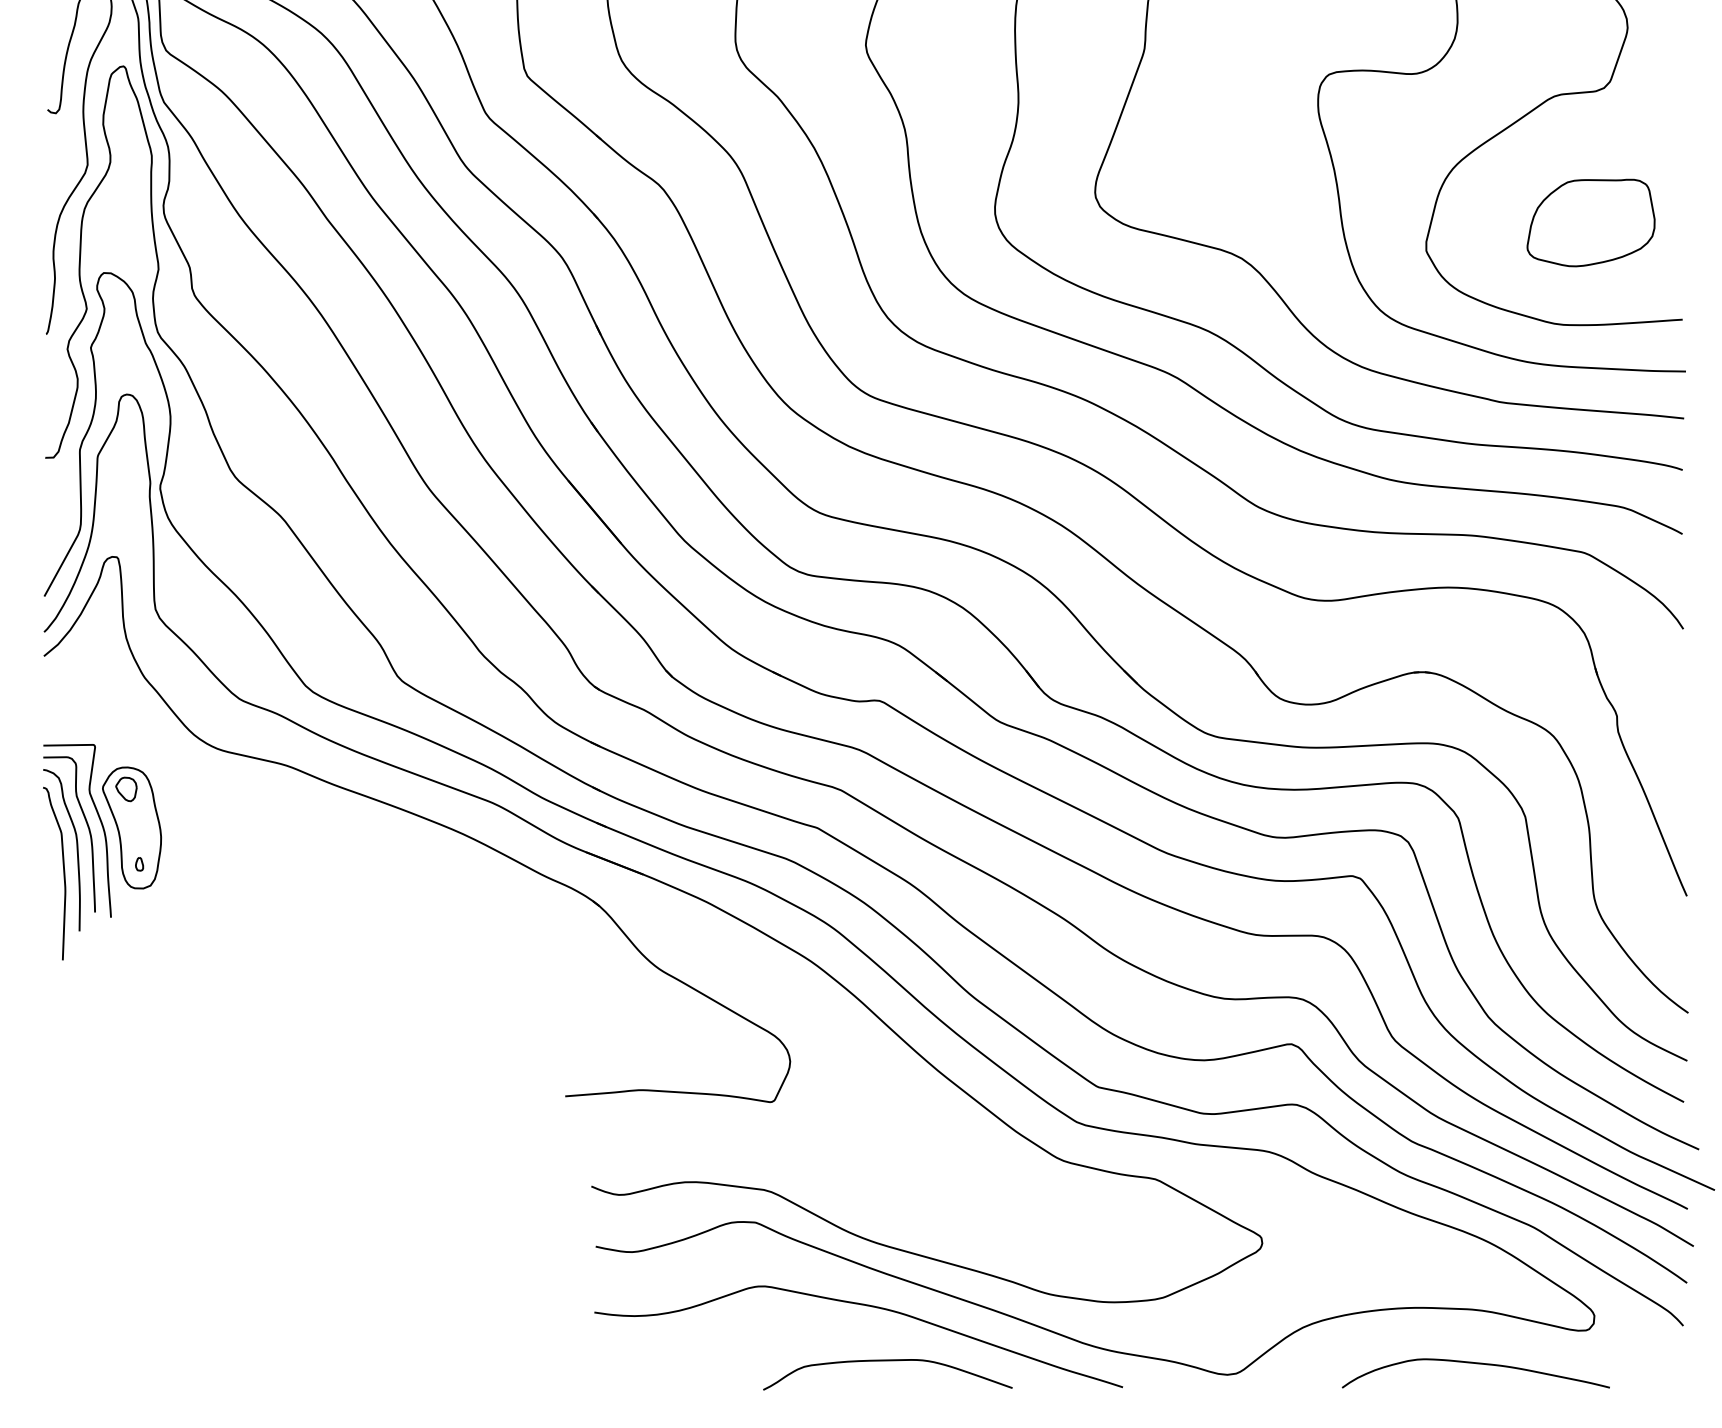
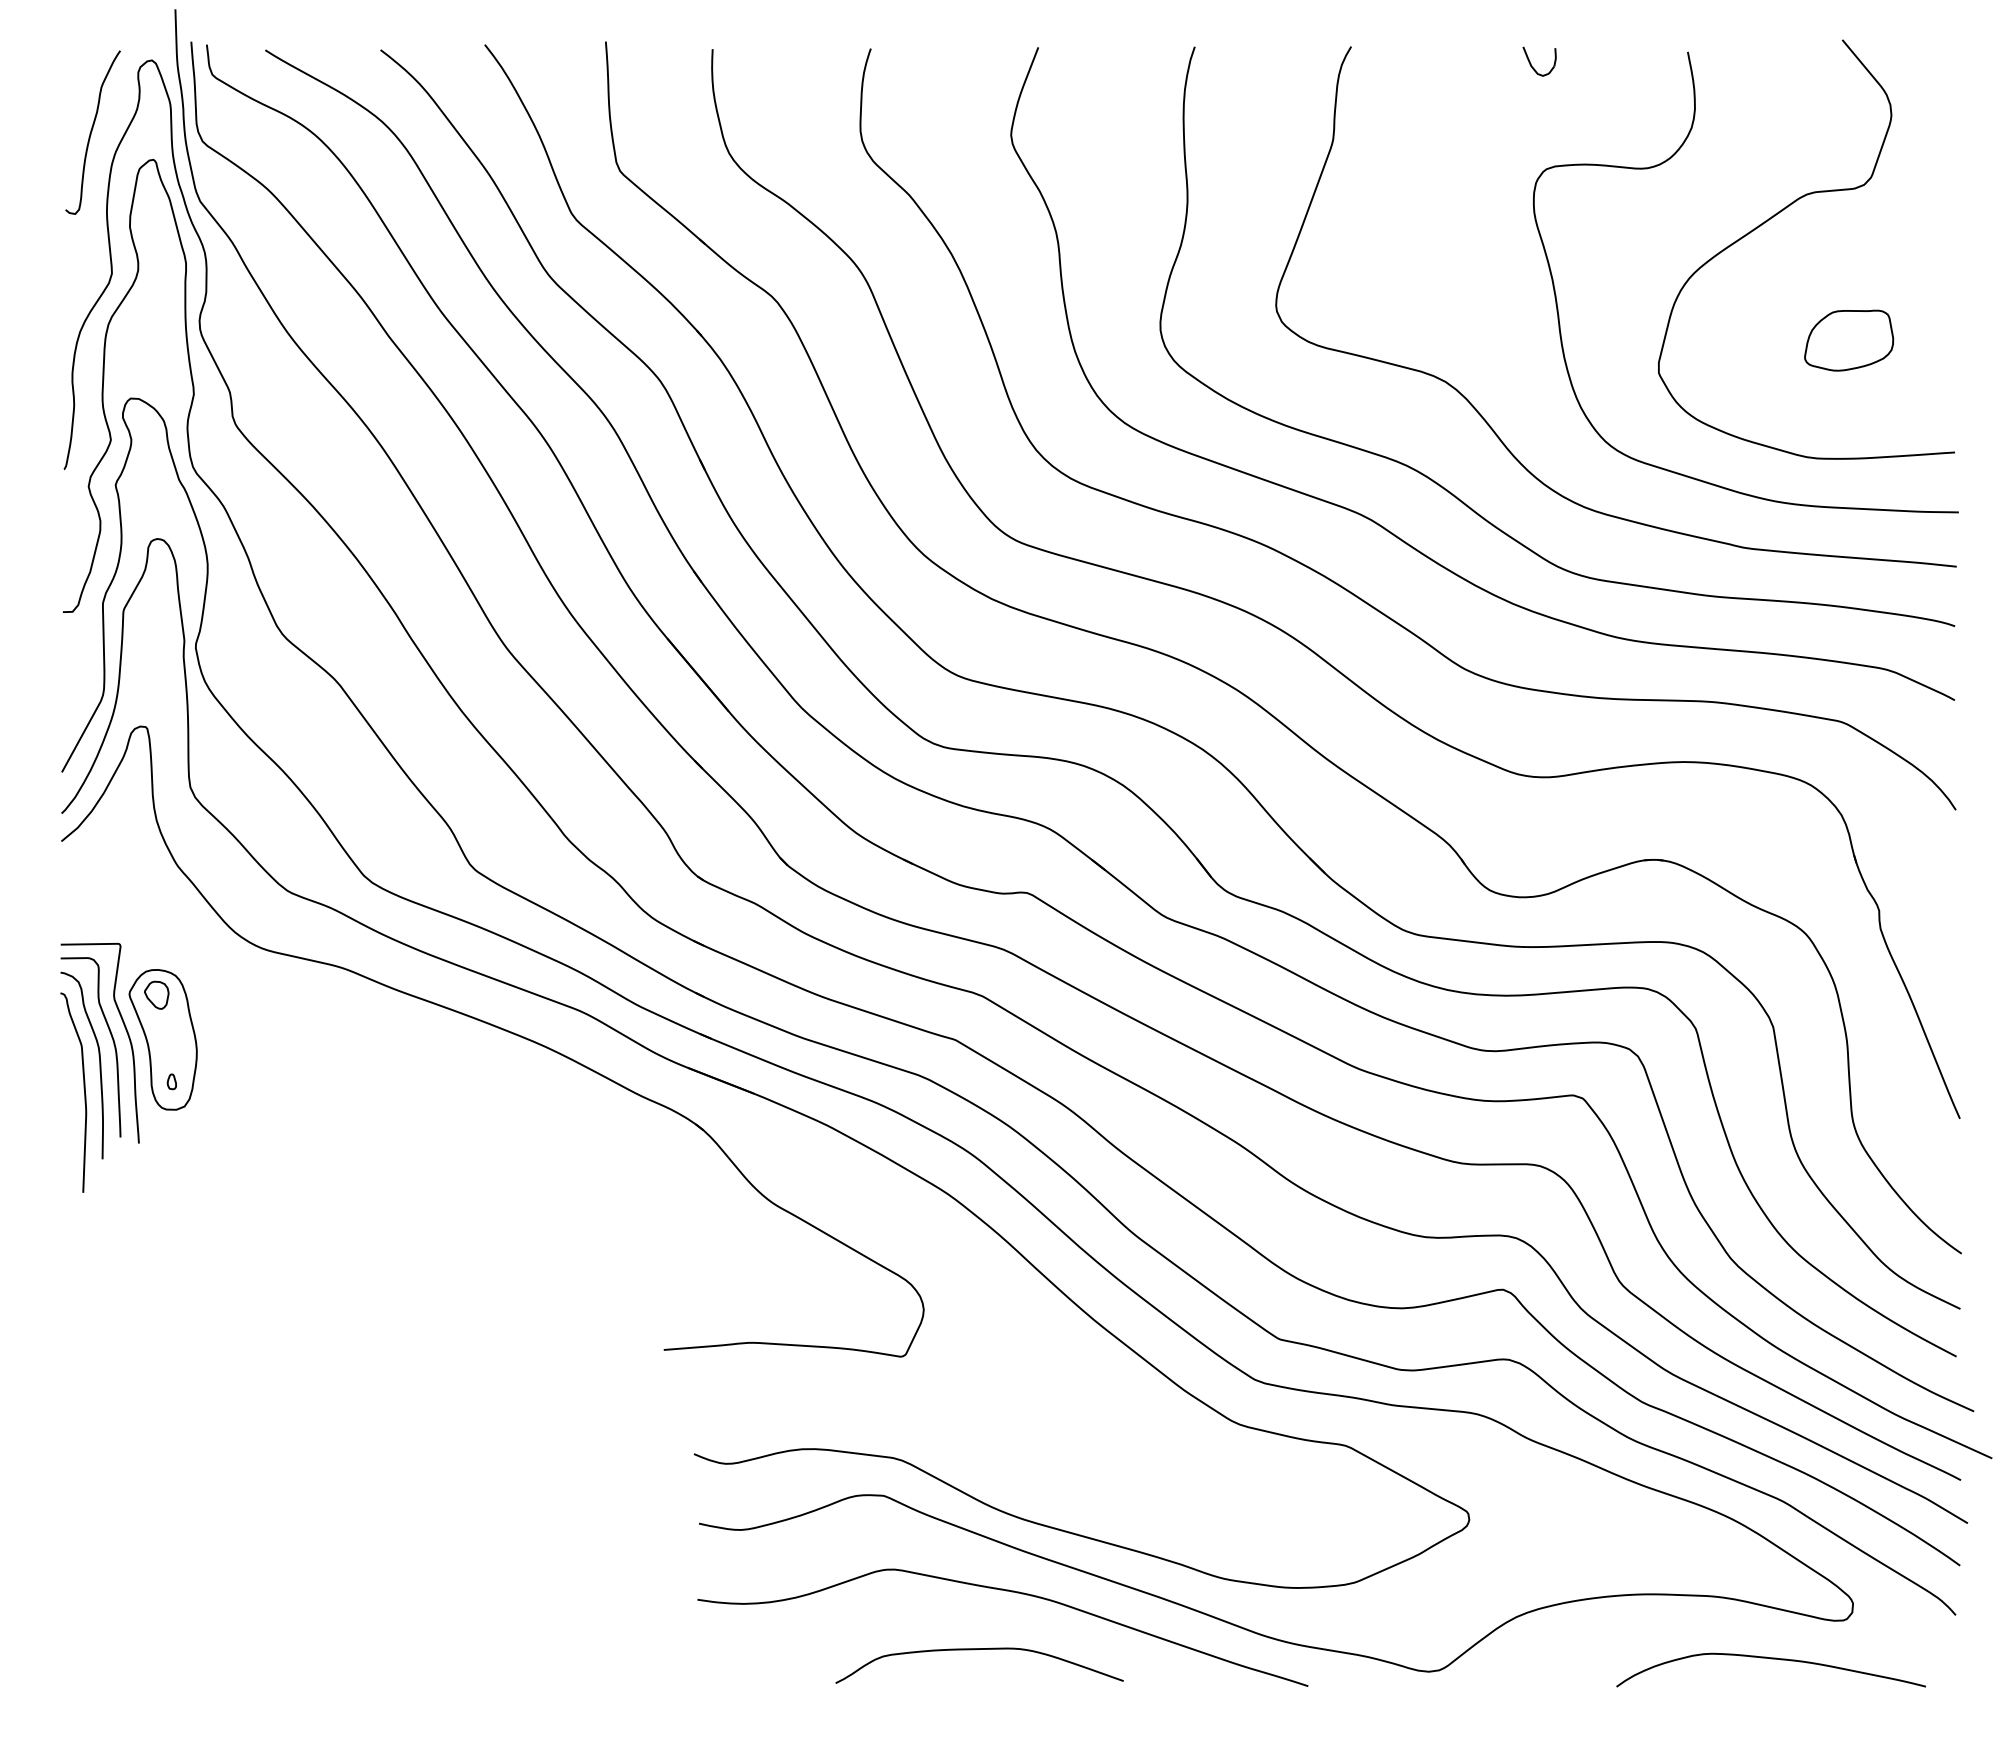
part: (1590, 222) -> (1848, 340), size x0.6
curve: (883, 1361) -> (974, 1650), moved
curve: (1475, 1364) -> (1770, 1659), moved

